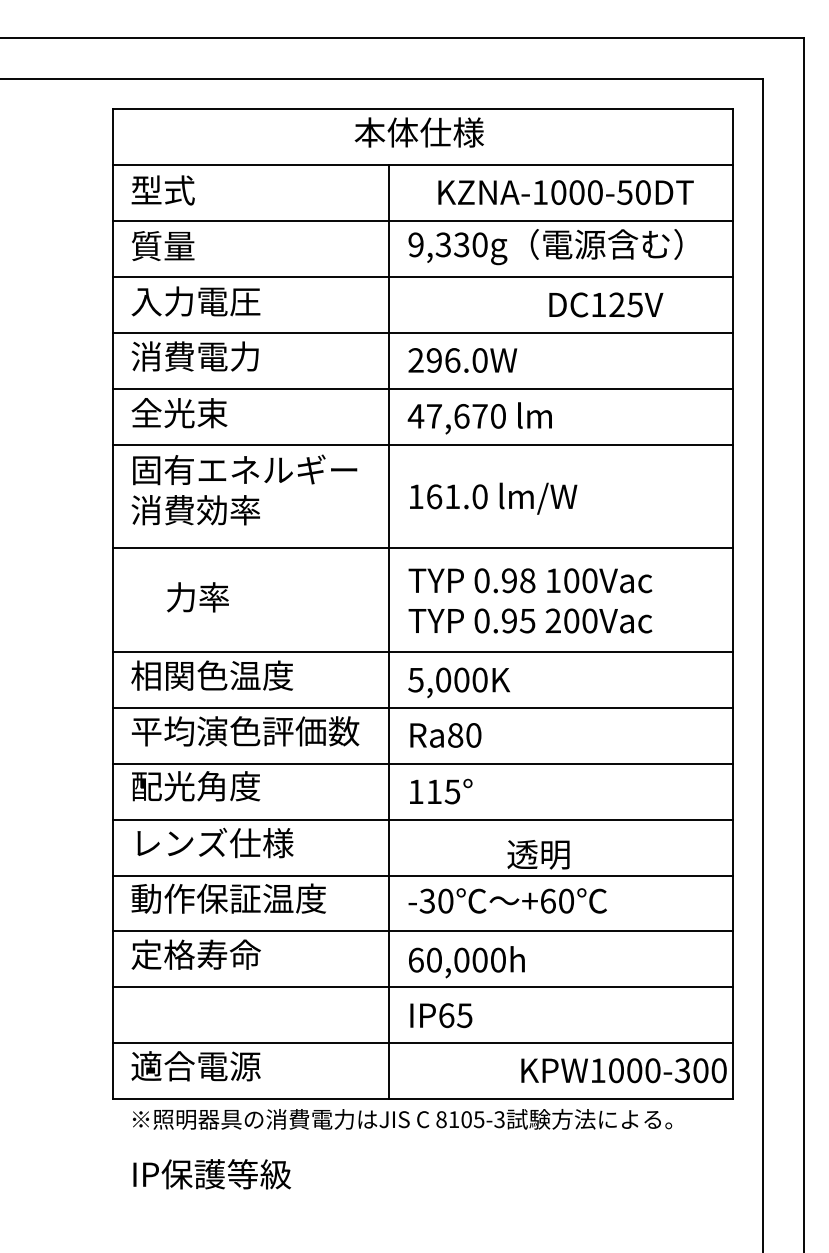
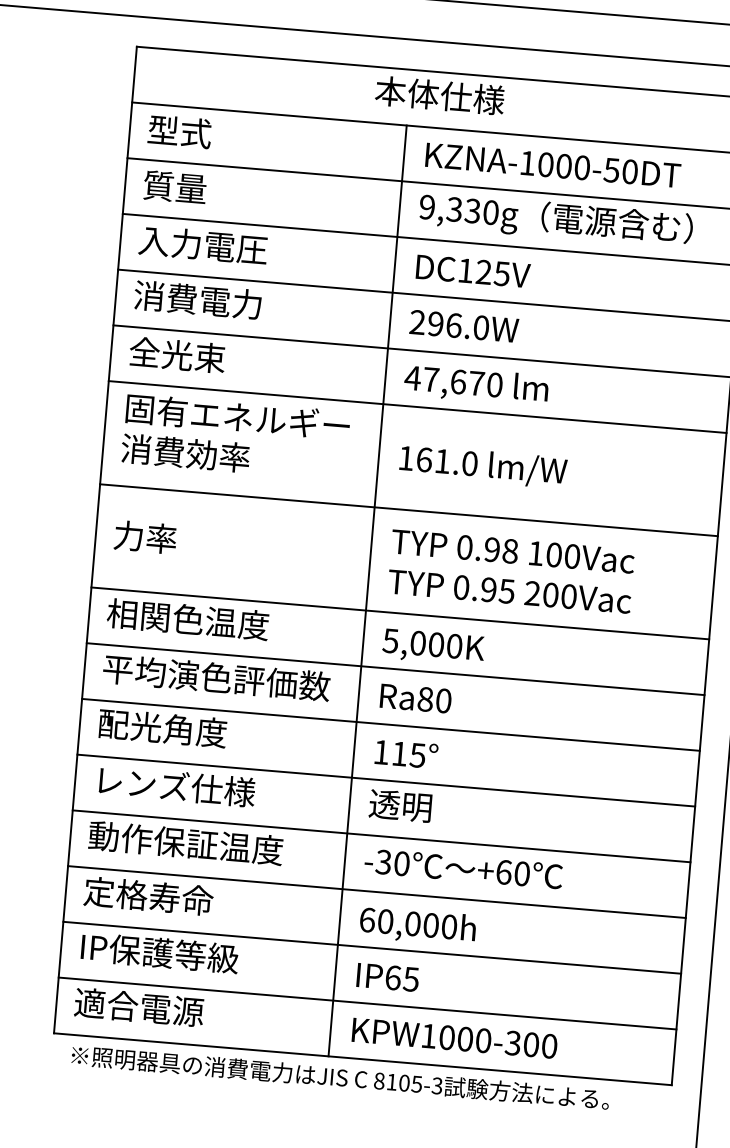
text: (565, 192) -> (552, 165), moved
text: (606, 304) -> (473, 271), moved
text: (197, 597) -> (145, 537), moved
text: (538, 854) -> (400, 805), moved
text: (623, 1070) -> (454, 1038), moved
text: (212, 1174) -> (160, 953), moved

